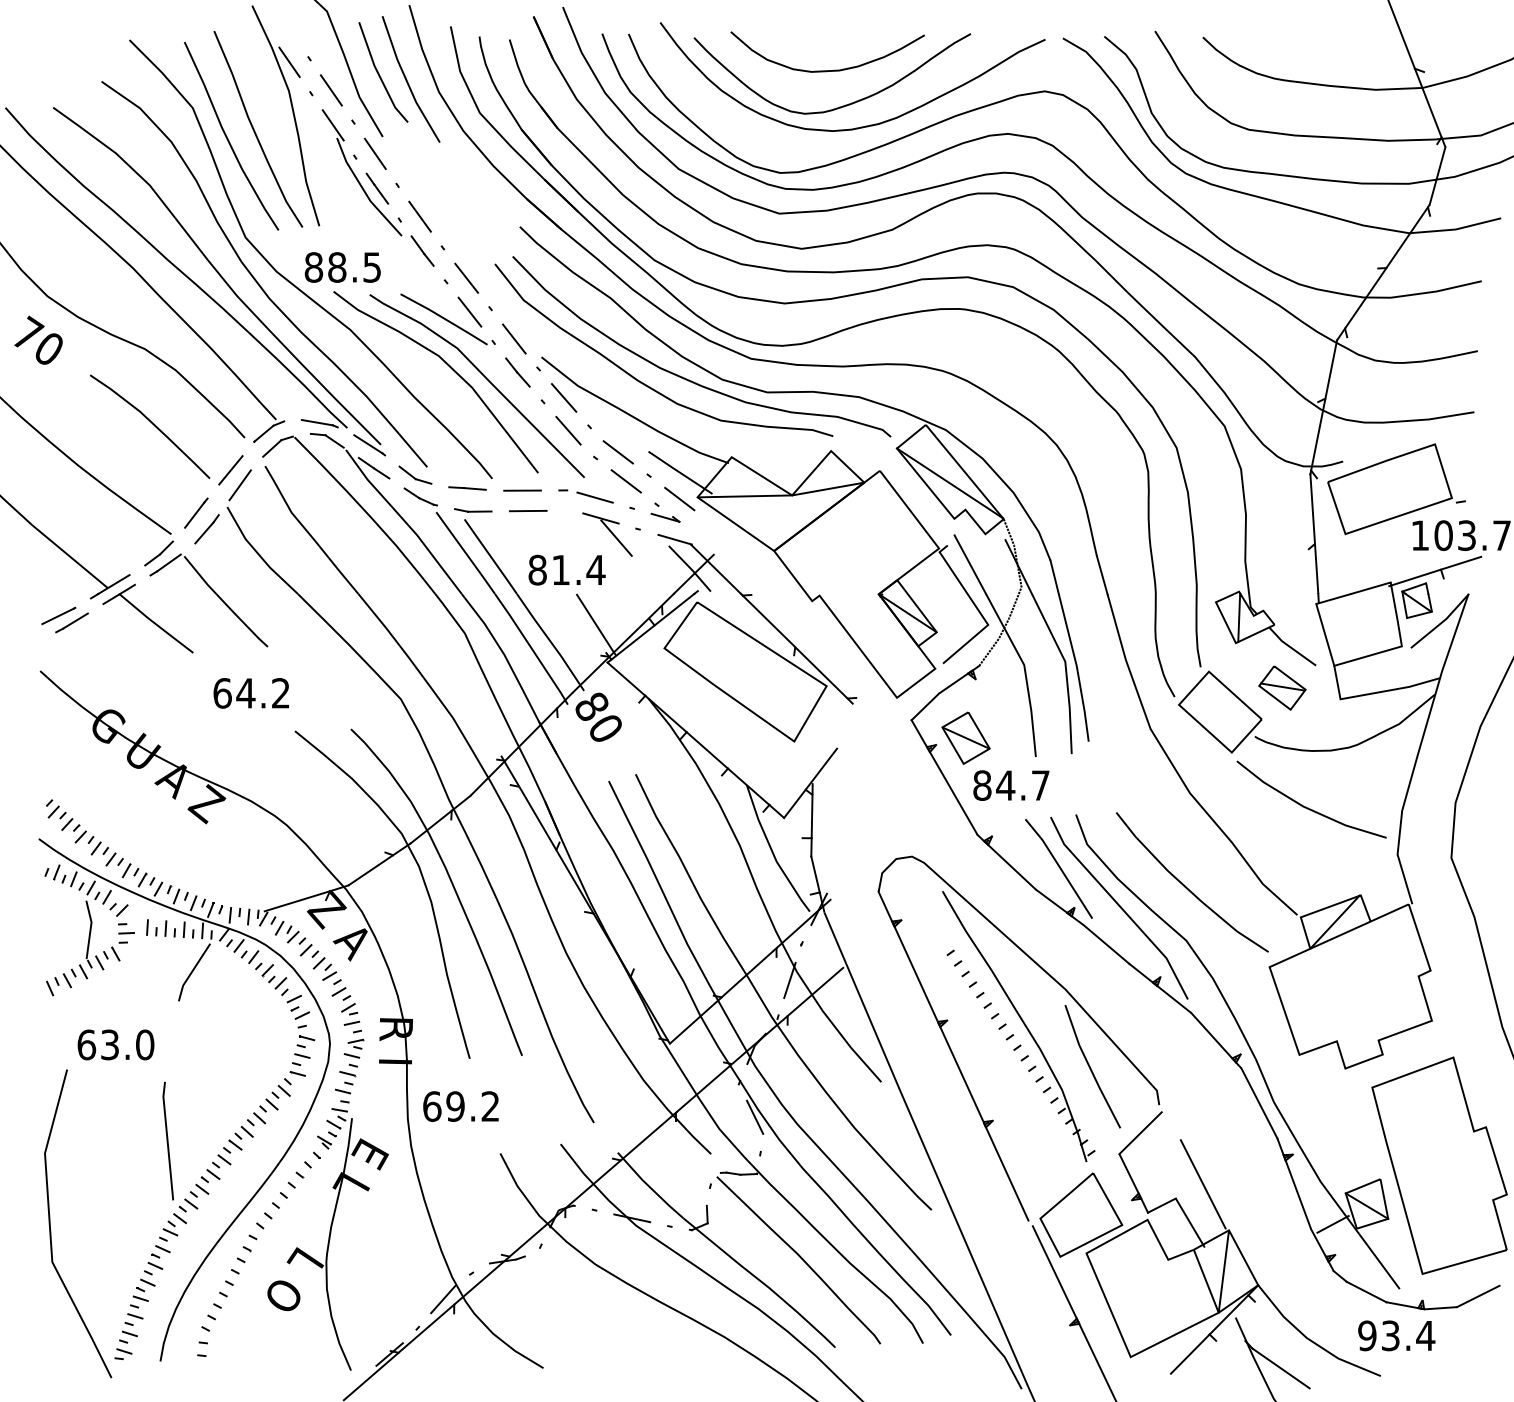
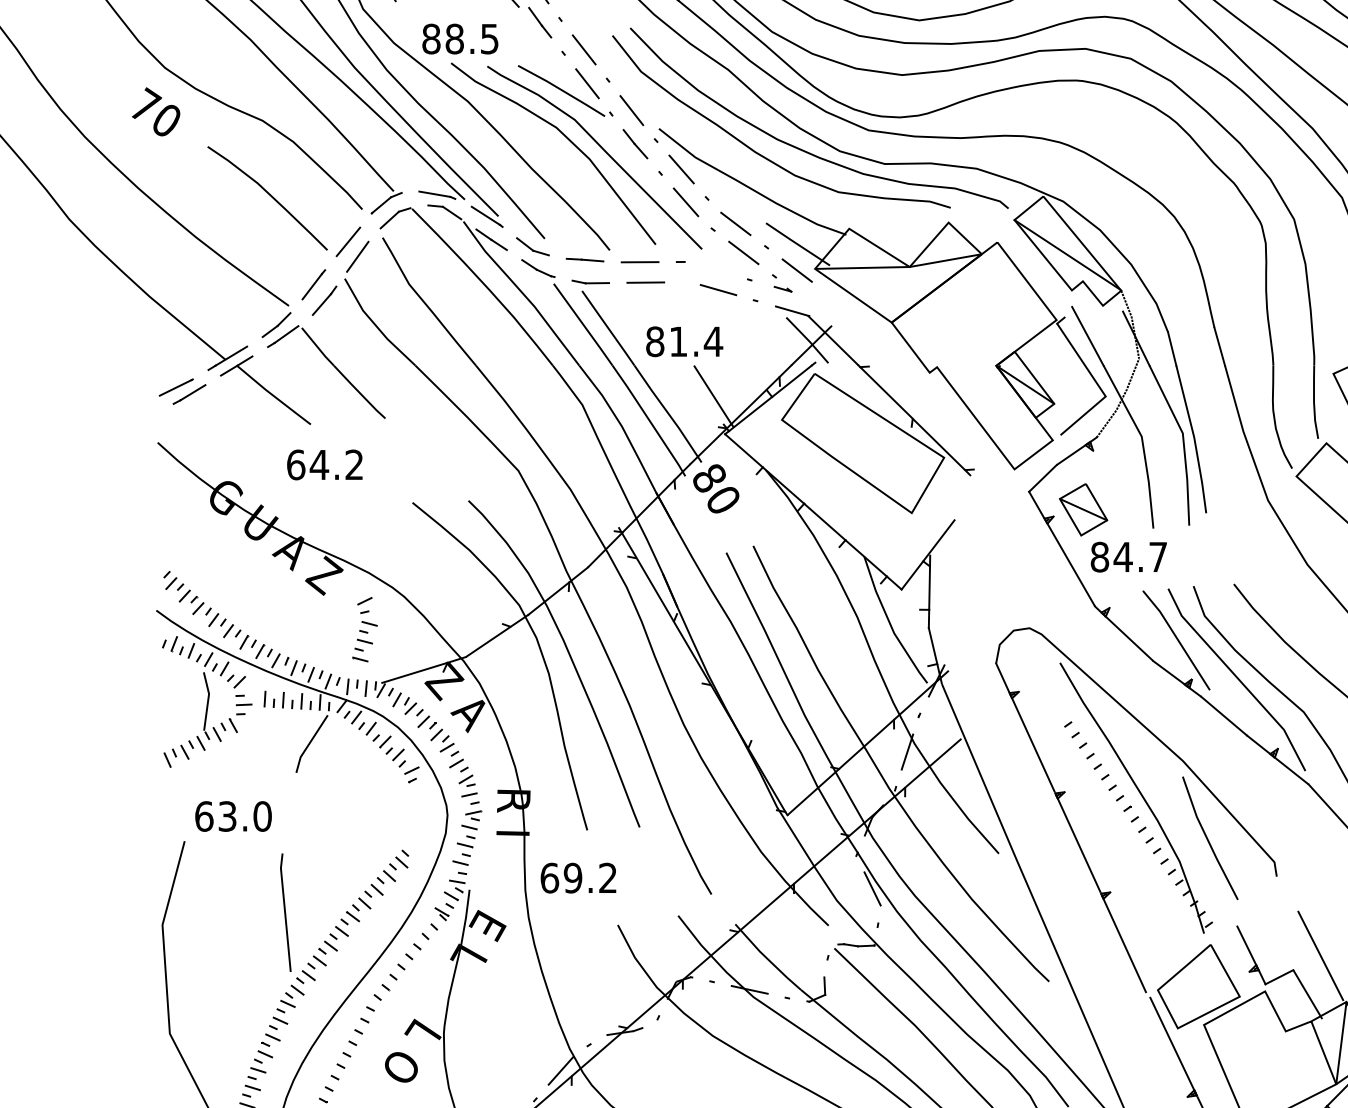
line: (594, 497) -> (712, 269), removed
part: (665, 517) -> (783, 289), size x0.6
line: (616, 537) -> (734, 309), removed
text: (250, 693) -> (324, 465), moved
part: (302, 1043) -> (365, 629), moved
line: (1140, 1133) -> (1258, 905), removed

